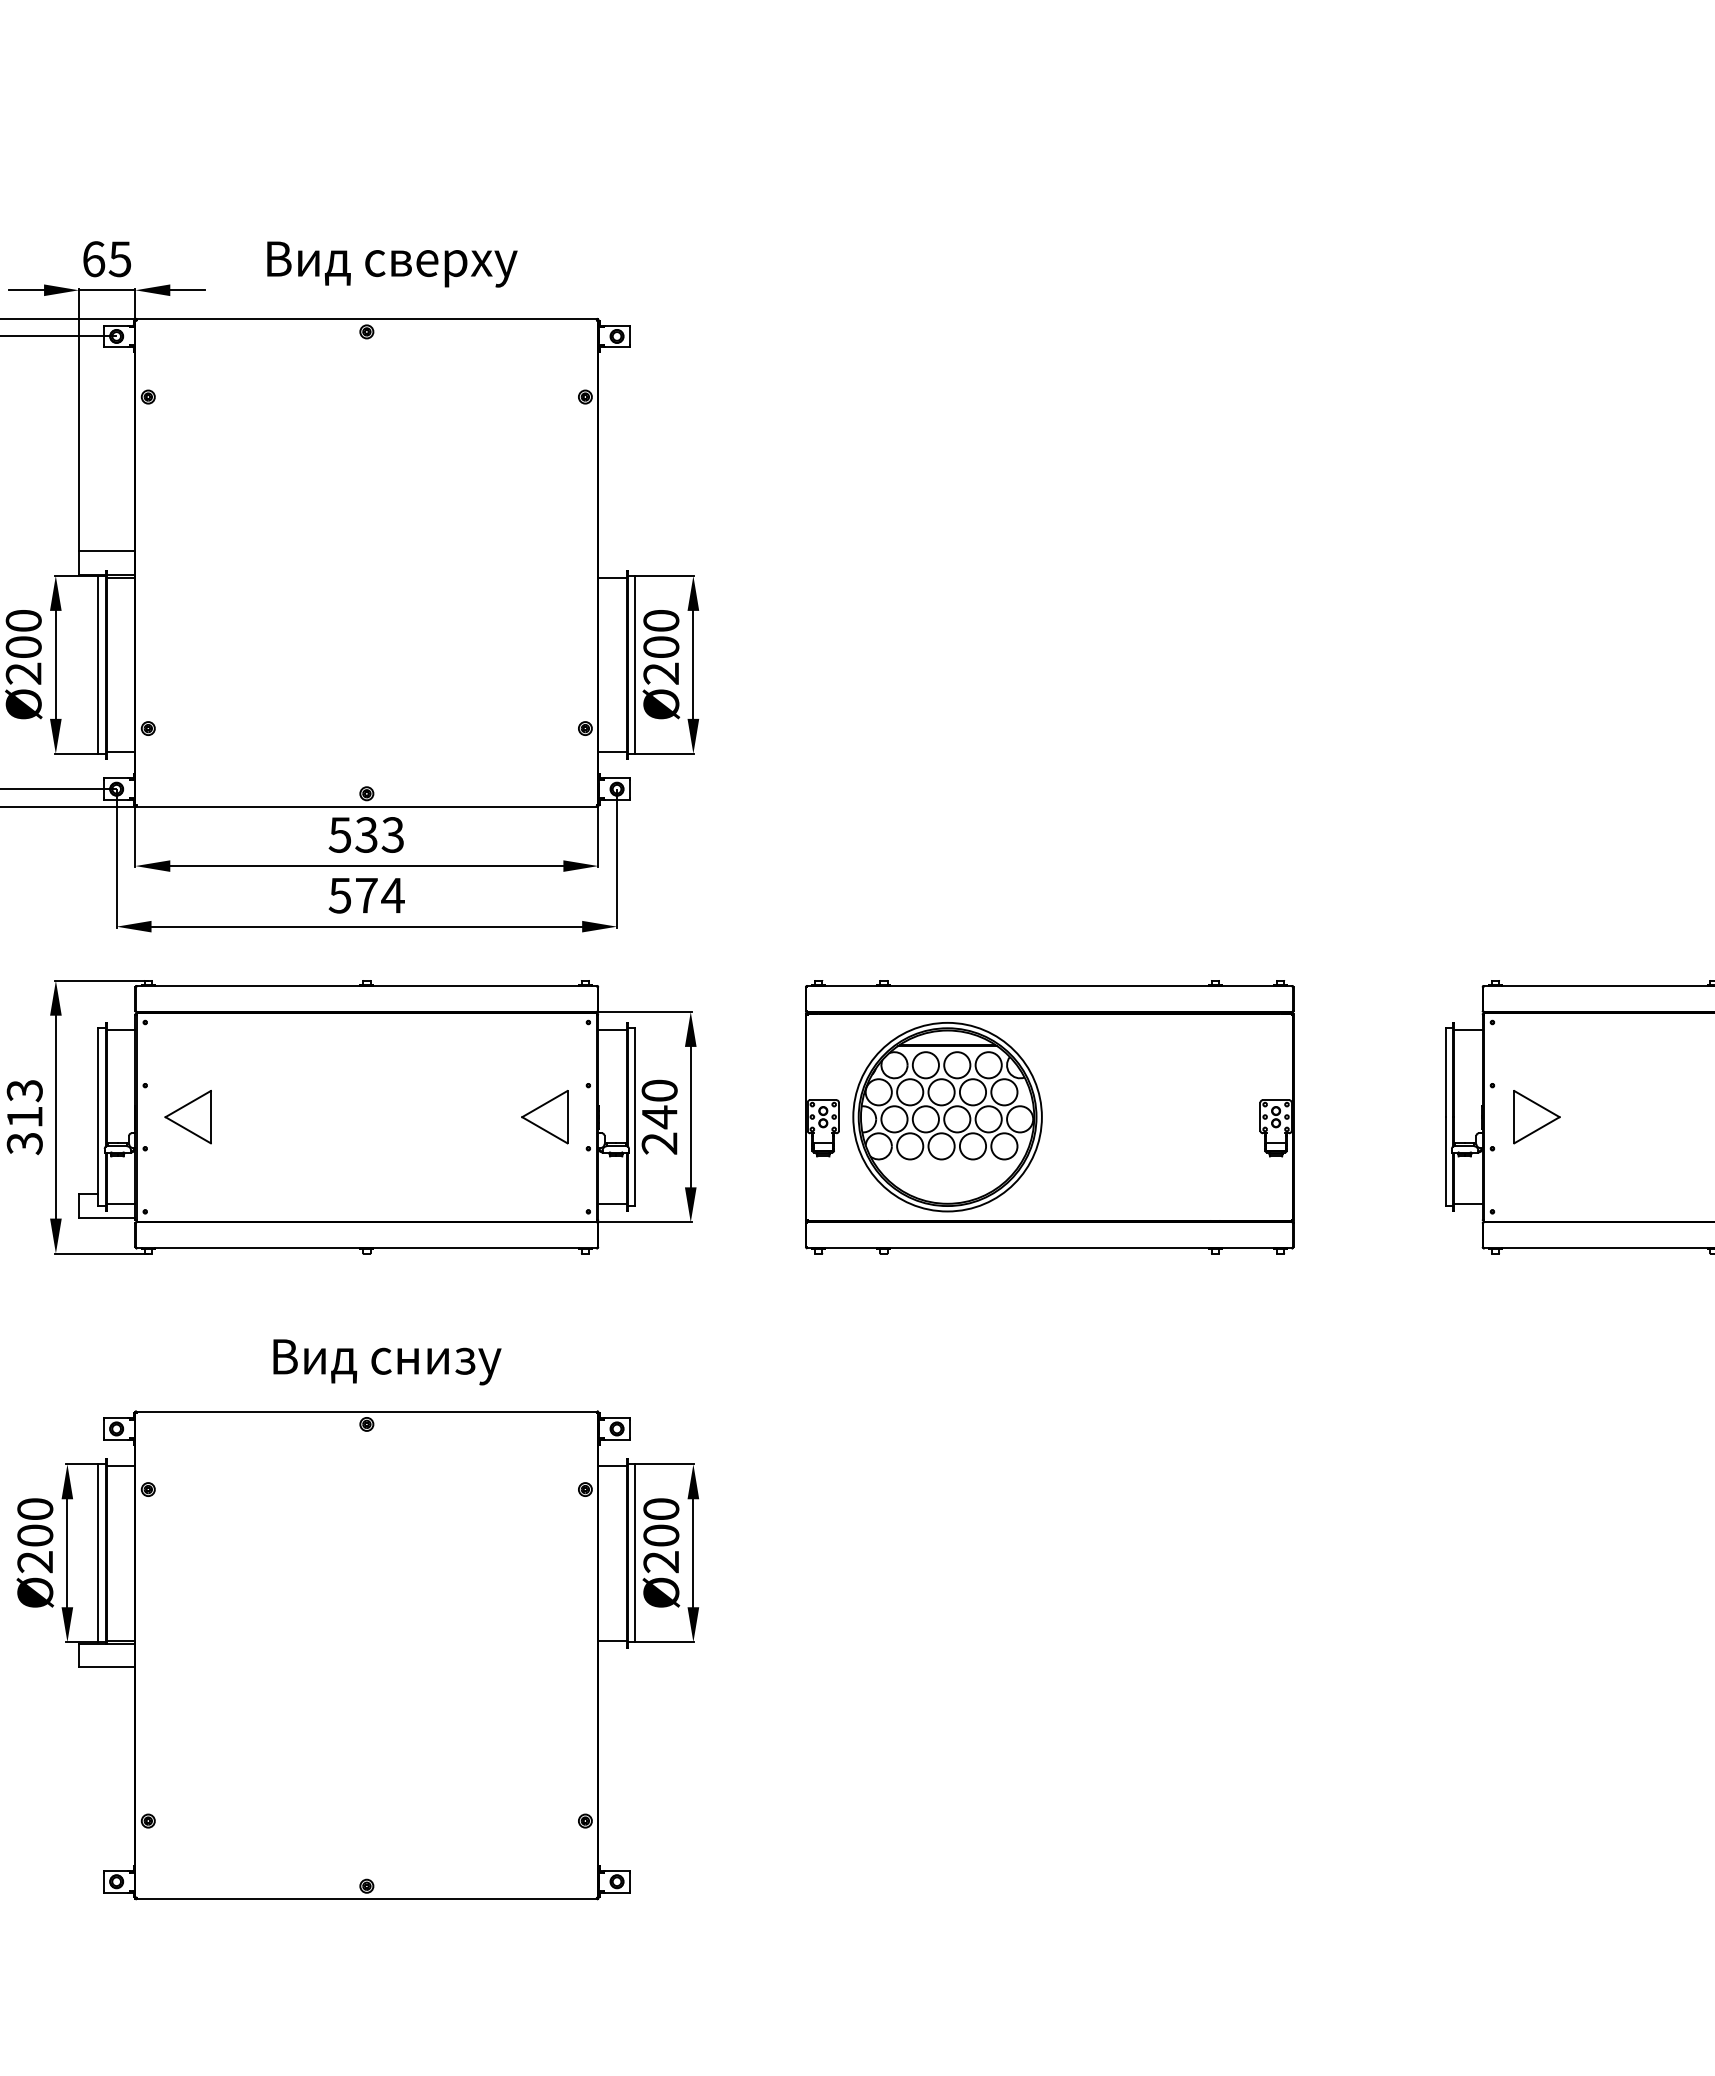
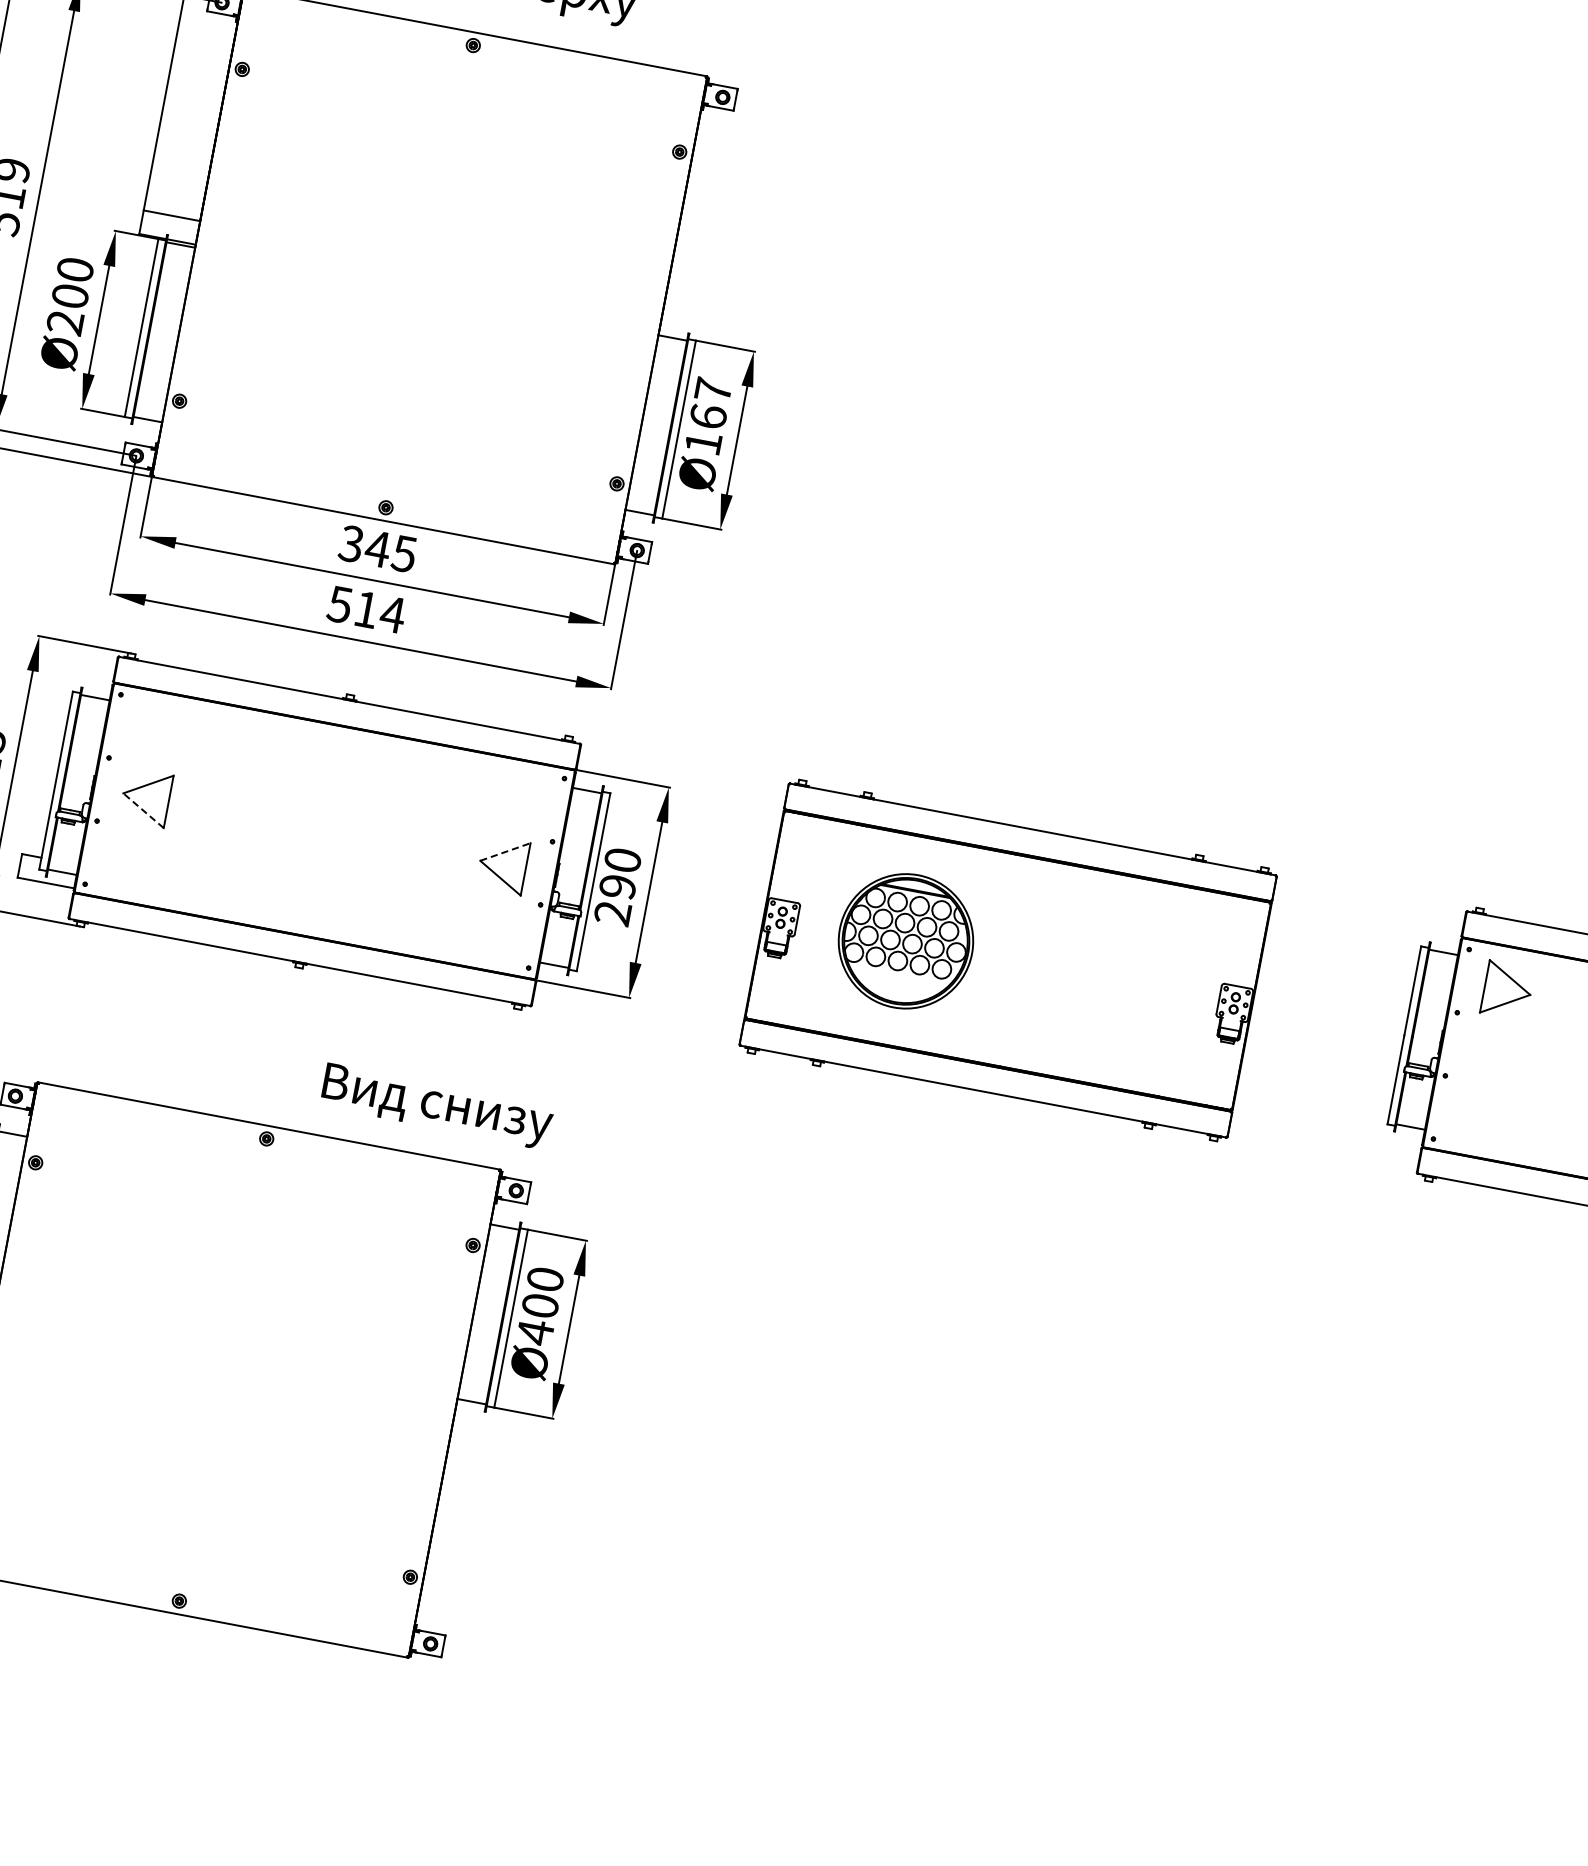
text: (661, 646) -> (708, 416), Ø200 -> Ø167
text: (365, 834) -> (376, 548), 533 -> 345
text: (366, 895) -> (366, 609), 574 -> 514
line: (545, 1103) -> (506, 851), solid -> dashed
text: (659, 1117) -> (617, 887), 240 -> 290
part: (947, 1117) -> (905, 941), size x0.7
part: (1536, 1117) -> (1507, 990), moved
line: (187, 1130) -> (142, 810), solid -> dashed
text: (387, 1362) -> (437, 1106), moved
text: (660, 1562) -> (534, 1332), Ø200 -> Ø400

